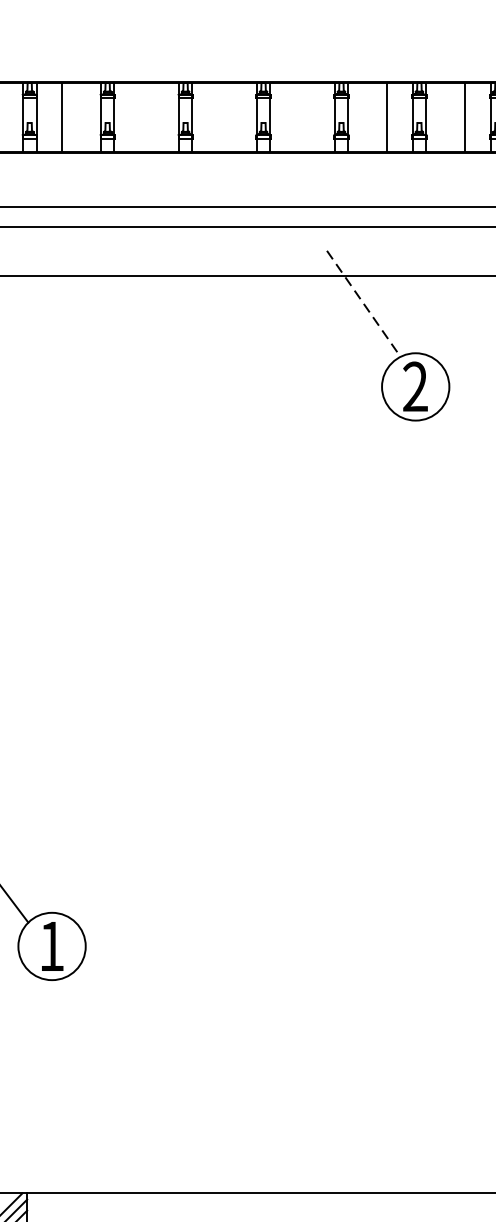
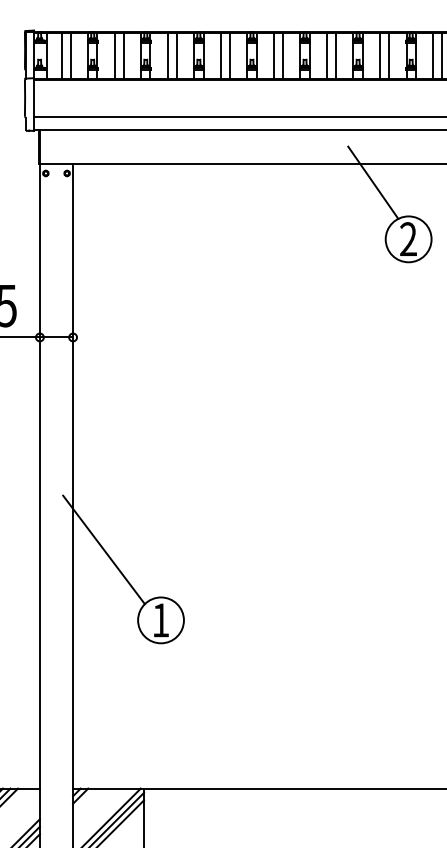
line: (74, 116) -> (176, 55), added
line: (139, 116) -> (220, 55), added
line: (154, 116) -> (230, 55), added
line: (217, 116) -> (273, 55), added
line: (231, 116) -> (283, 55), added
line: (295, 116) -> (326, 55), added
line: (309, 116) -> (336, 55), added
line: (372, 116) -> (379, 55), added
line: (452, 116) -> (433, 55), added
line: (364, 303) -> (373, 182), dashed -> solid

